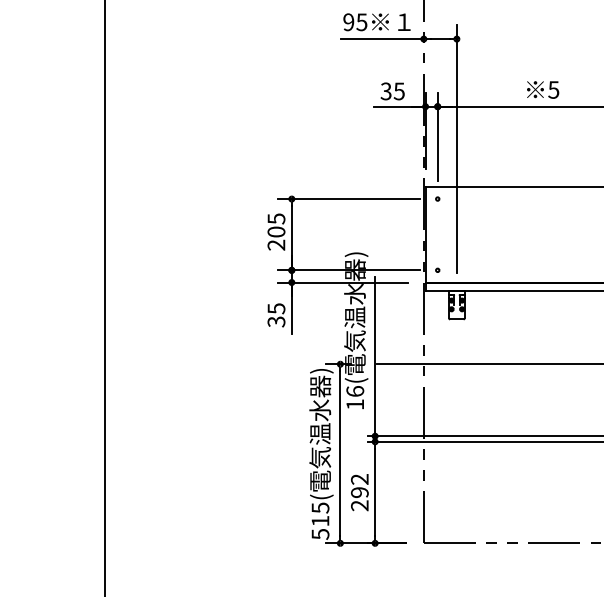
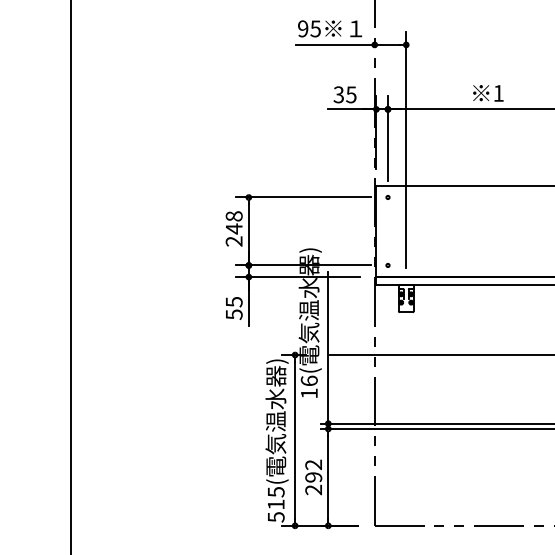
text: (553, 89) -> (498, 92), 5 -> 1
text: (276, 225) -> (234, 222), 205 -> 248
text: (275, 321) -> (233, 314), 35 -> 55

